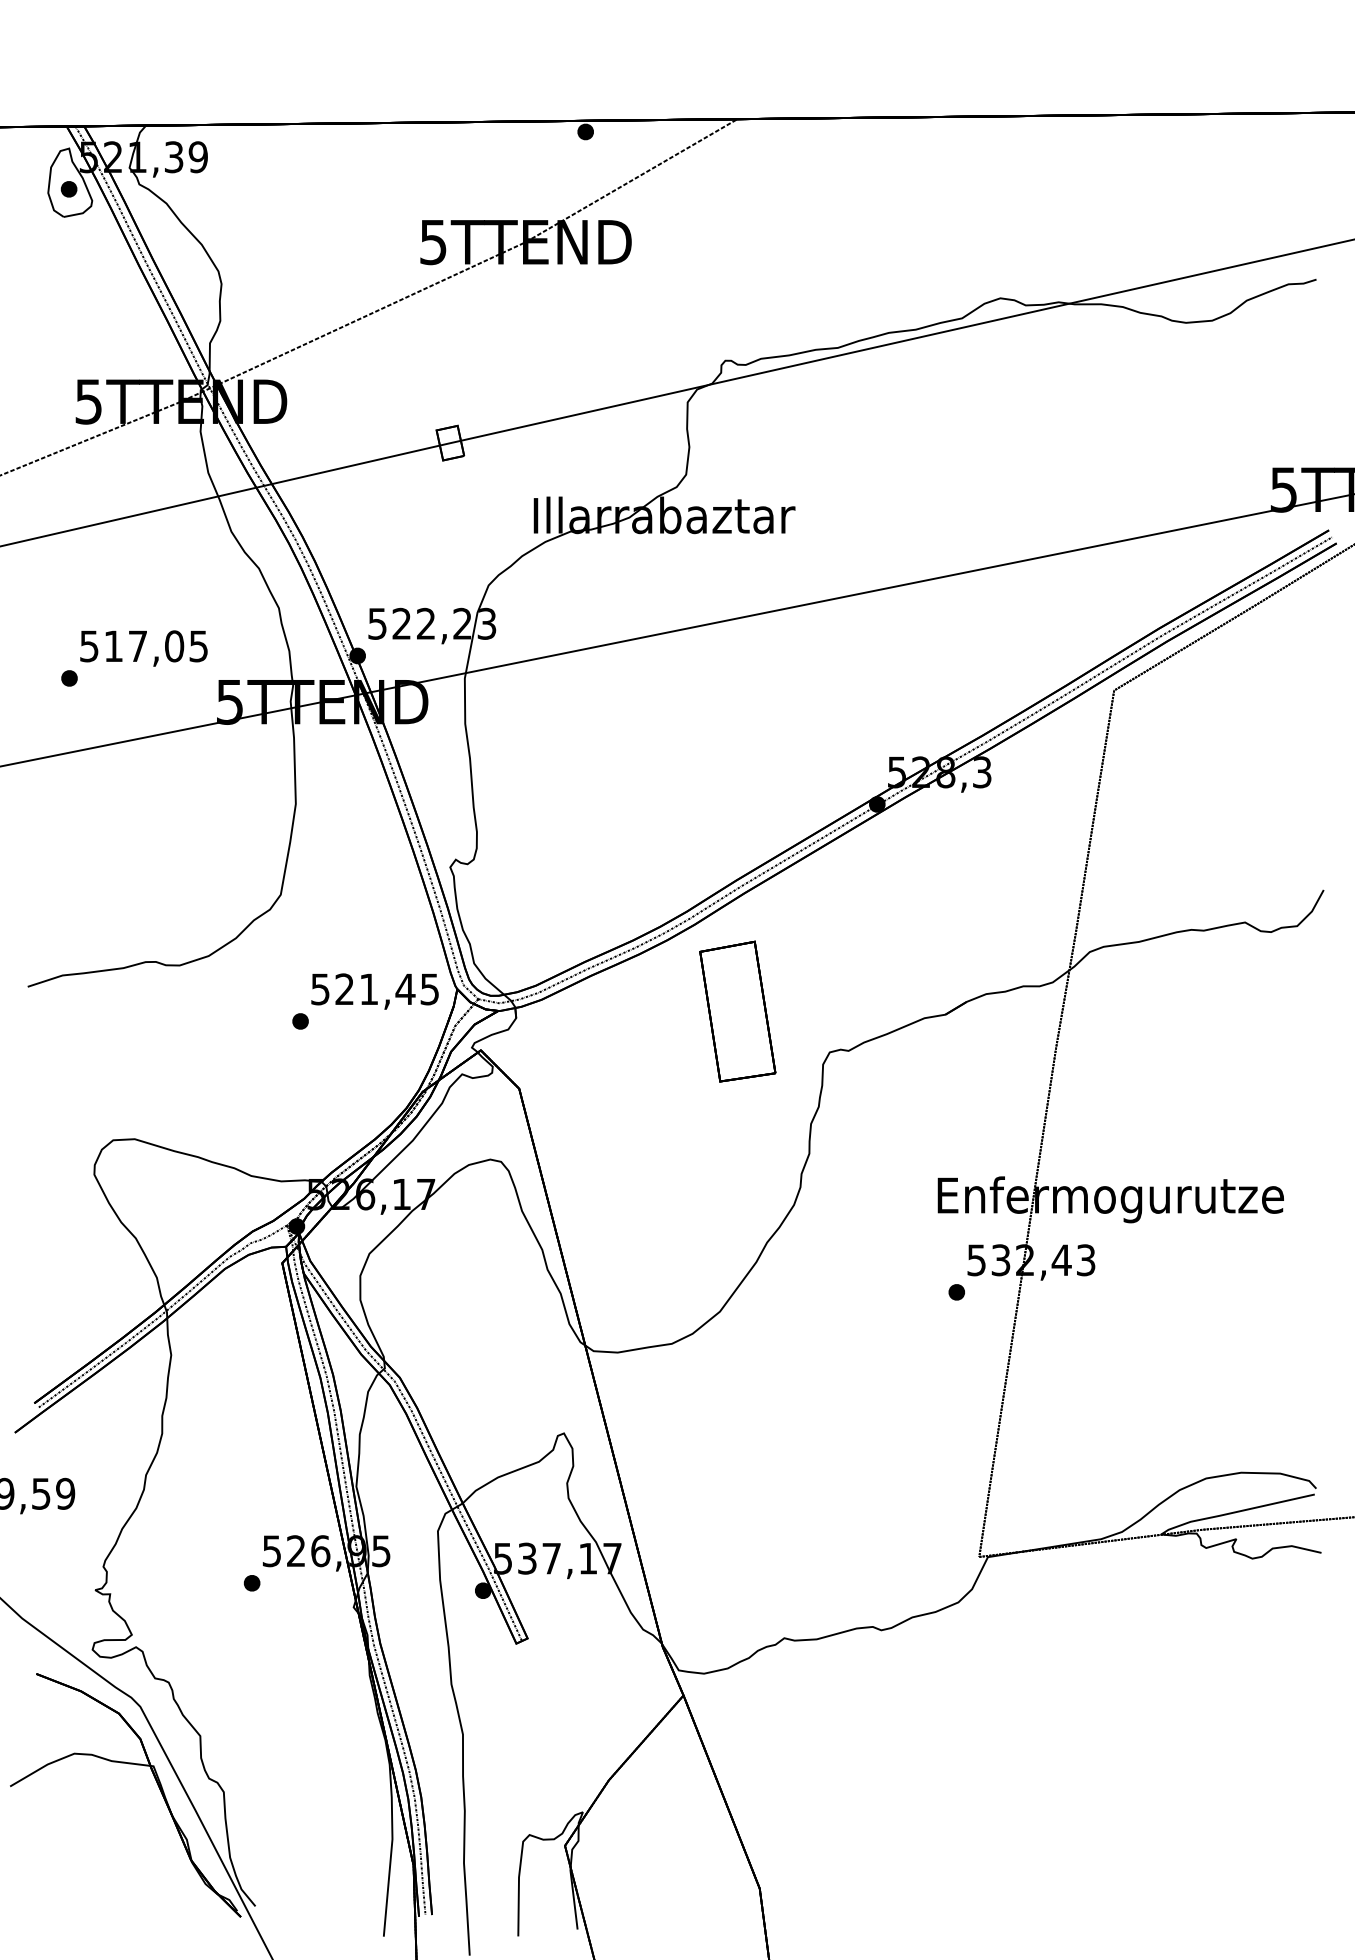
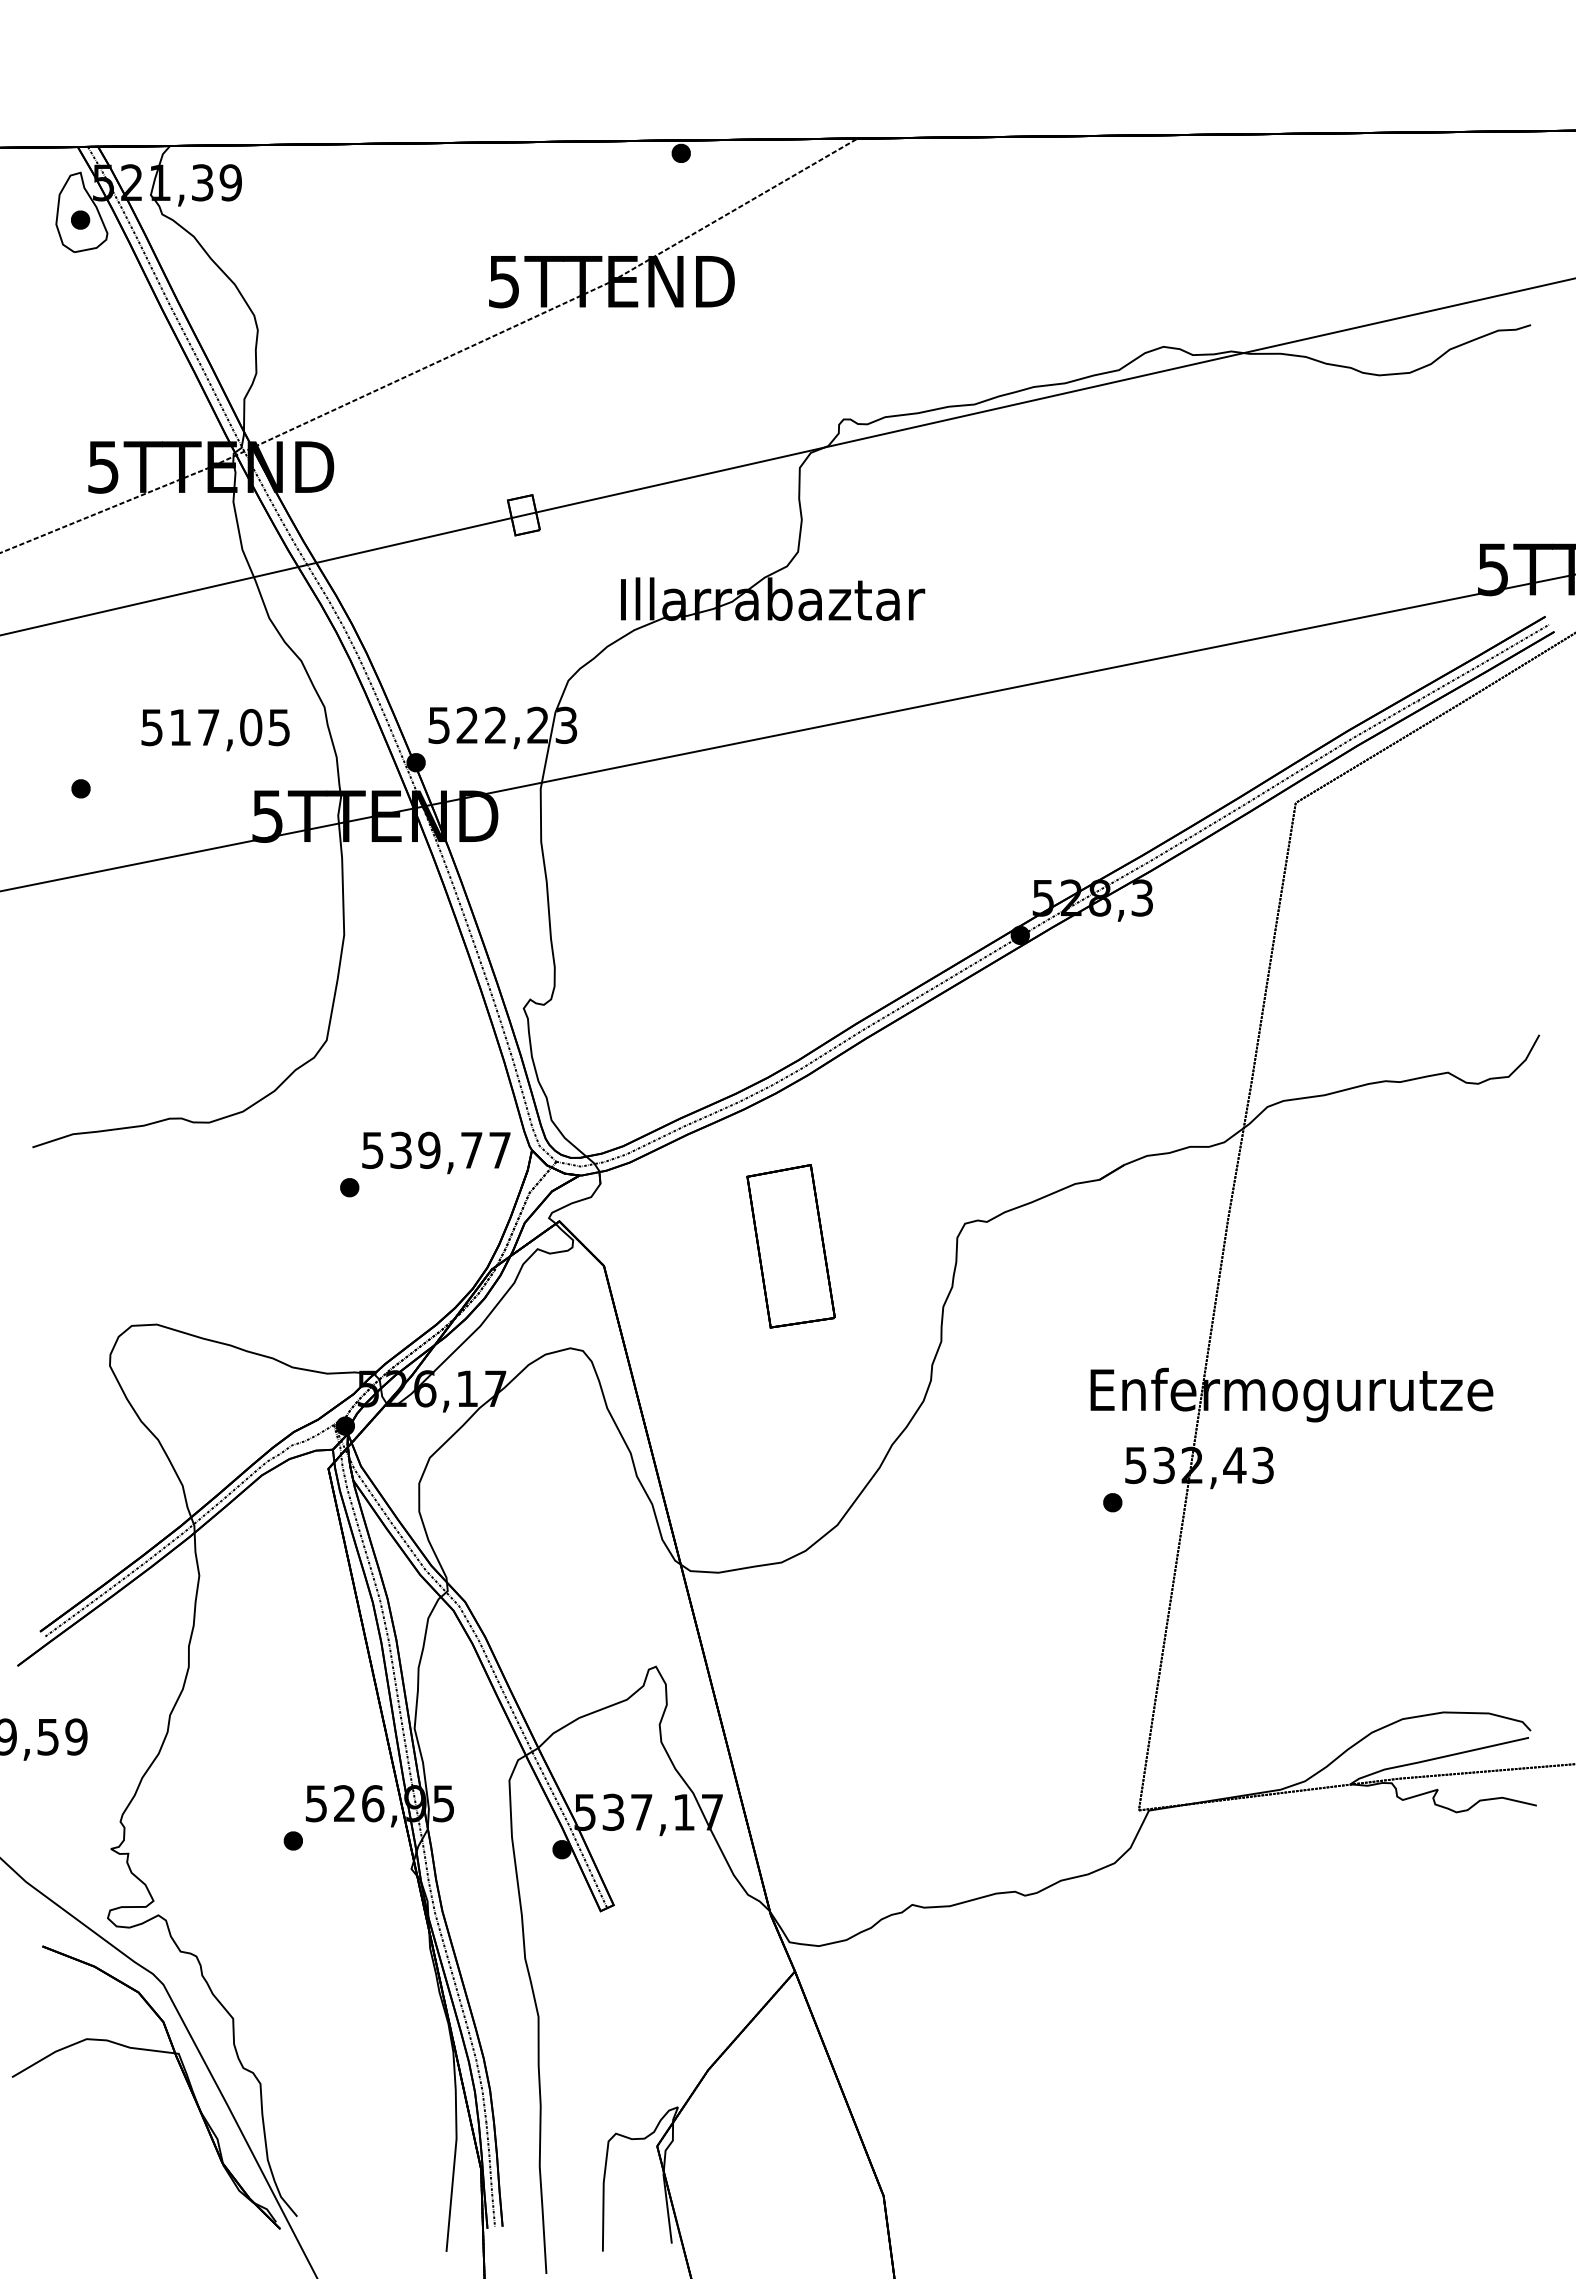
text: (143, 648) -> (215, 730), moved
text: (387, 989) -> (450, 1150), 521,45 -> 539,77
part: (737, 1011) -> (790, 1246), moved

